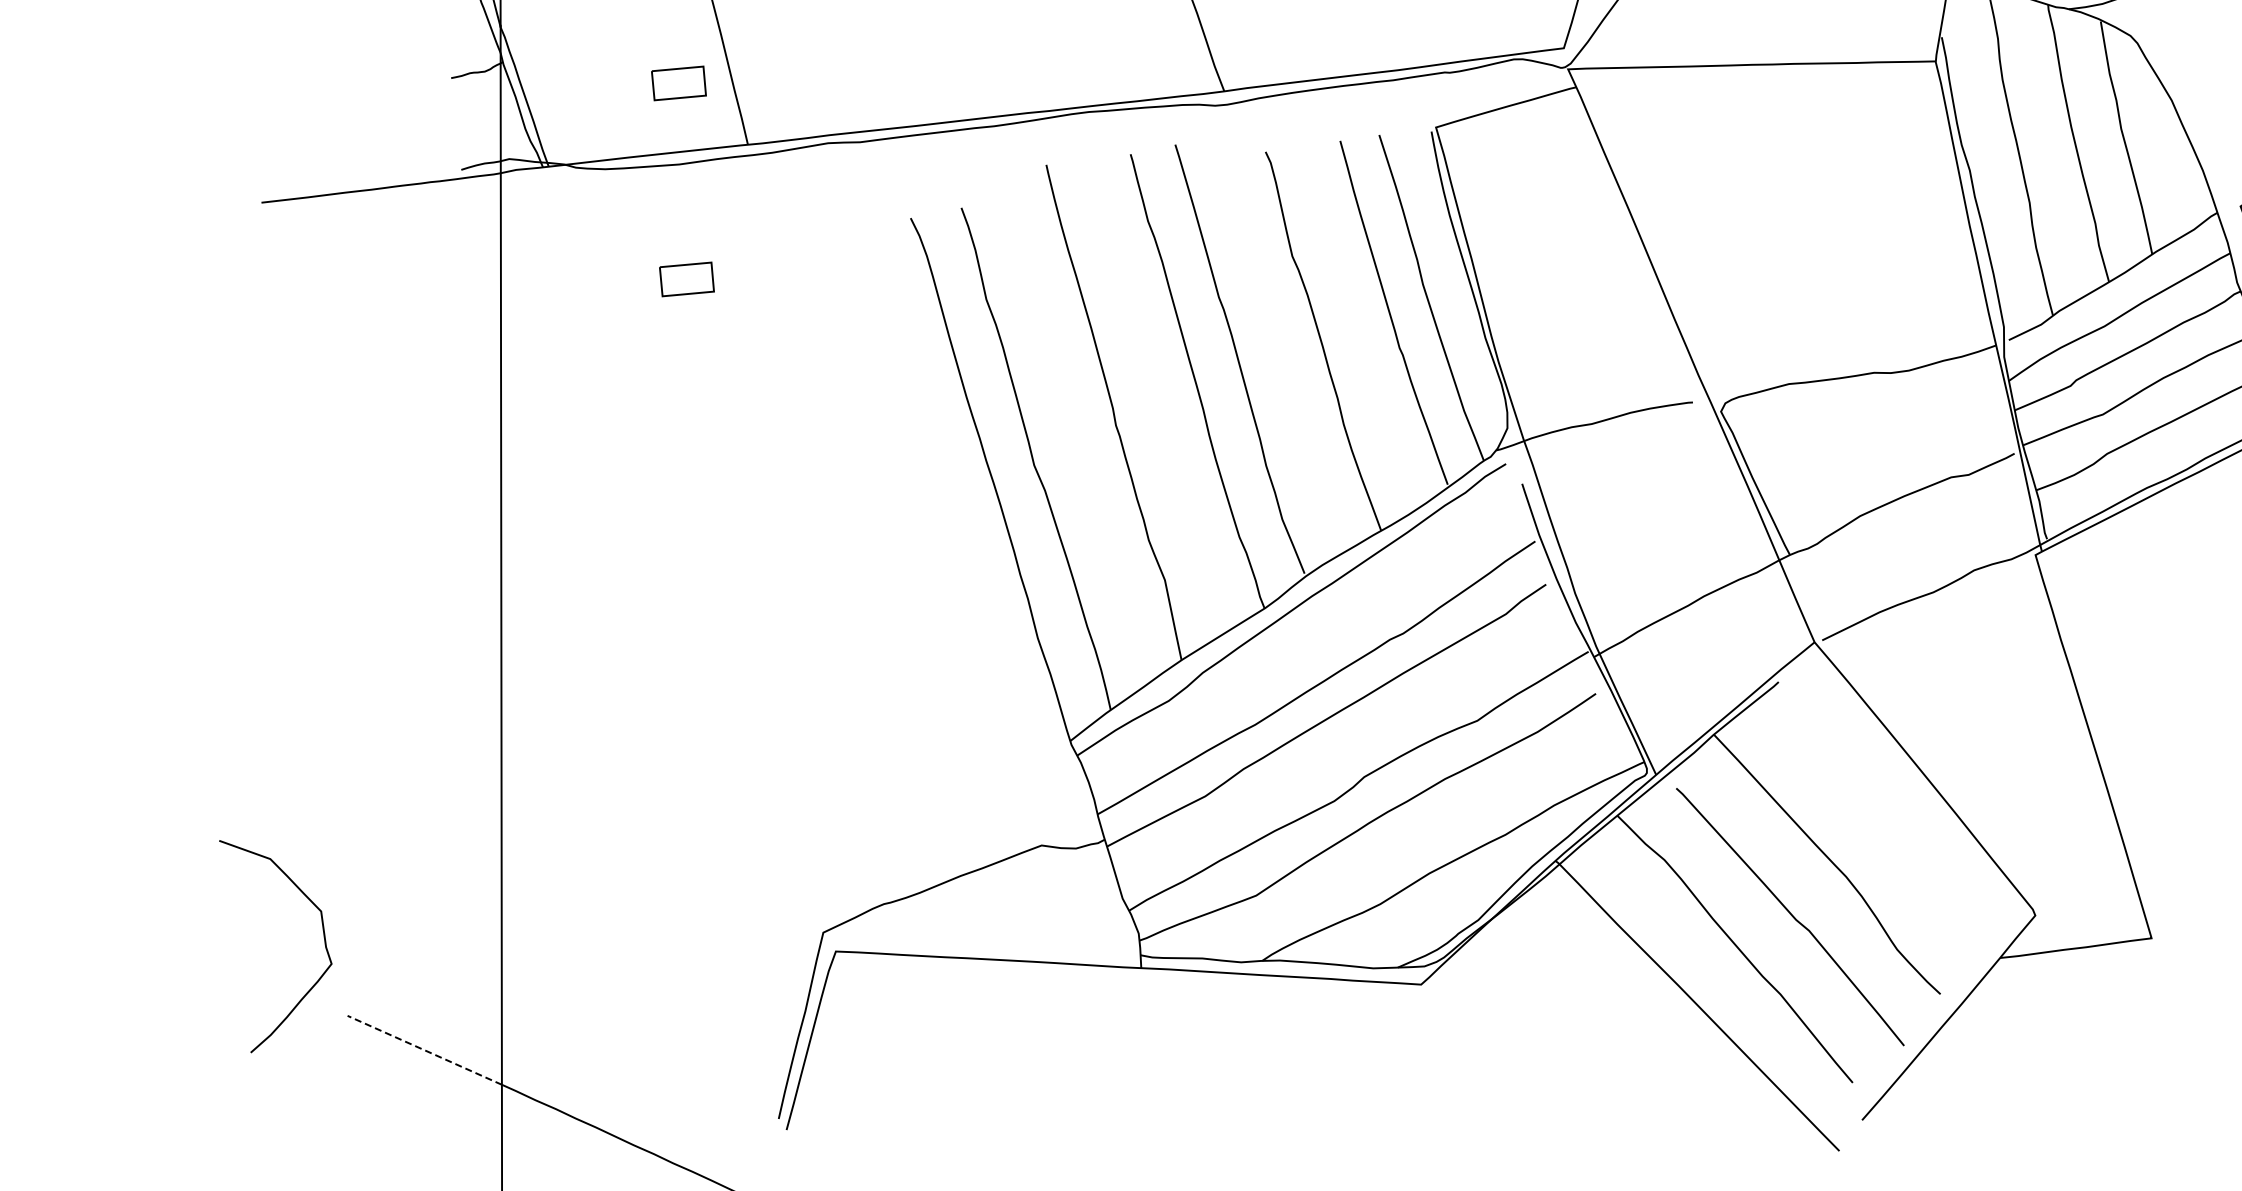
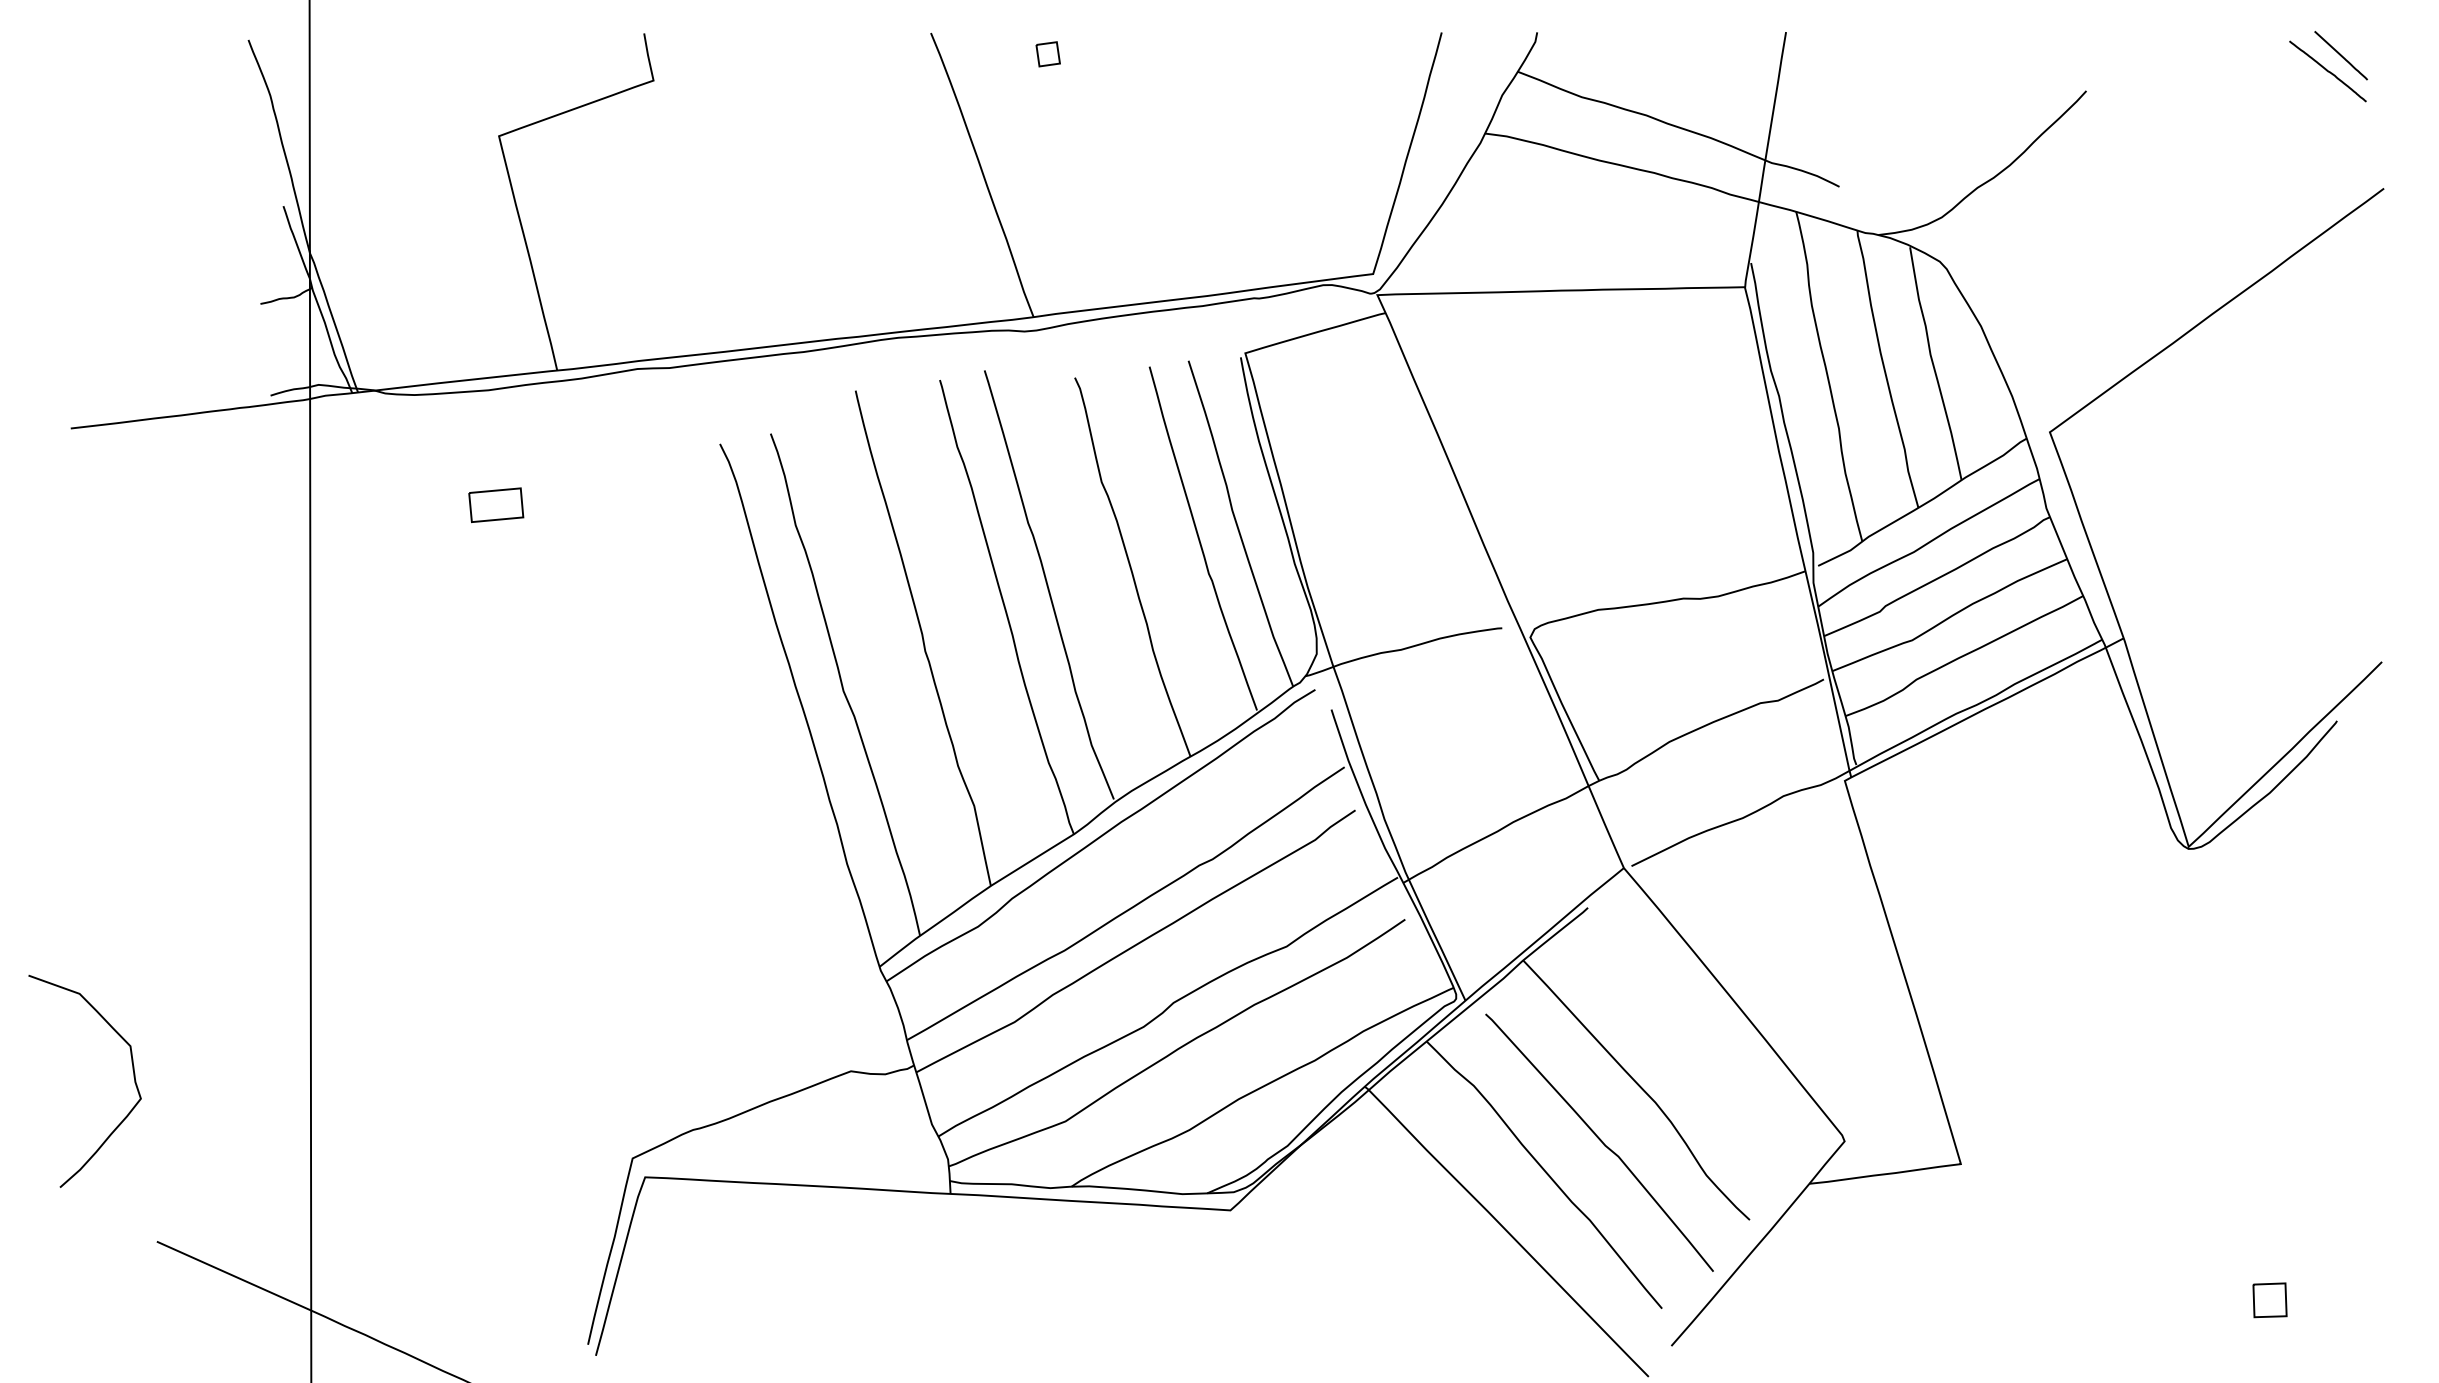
part: (679, 83) -> (488, 309), removed
curve: (323, 935) -> (132, 1070), moved
line: (425, 1050) -> (234, 1276), dashed -> solid

